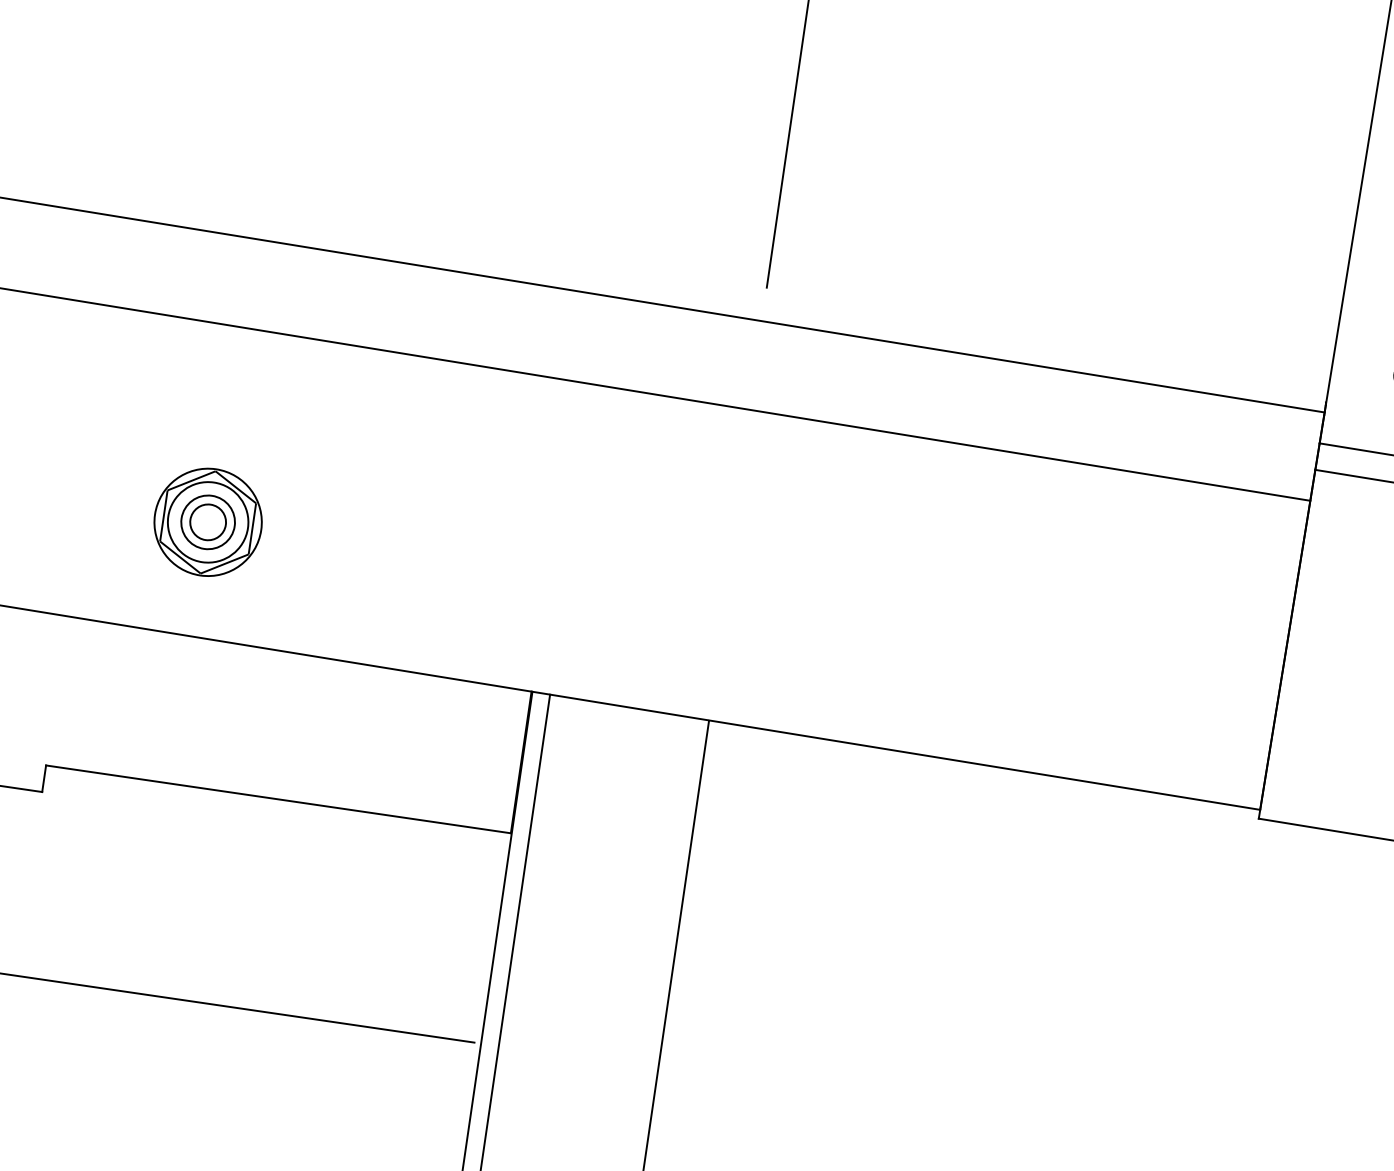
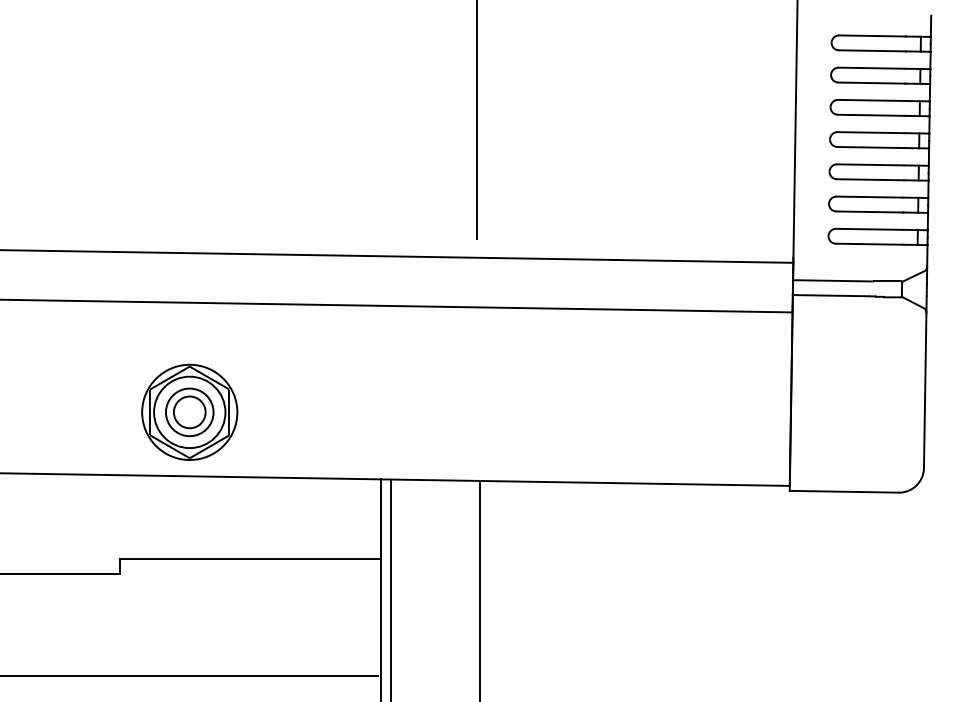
part: (207, 522) -> (189, 412), size x1.6

